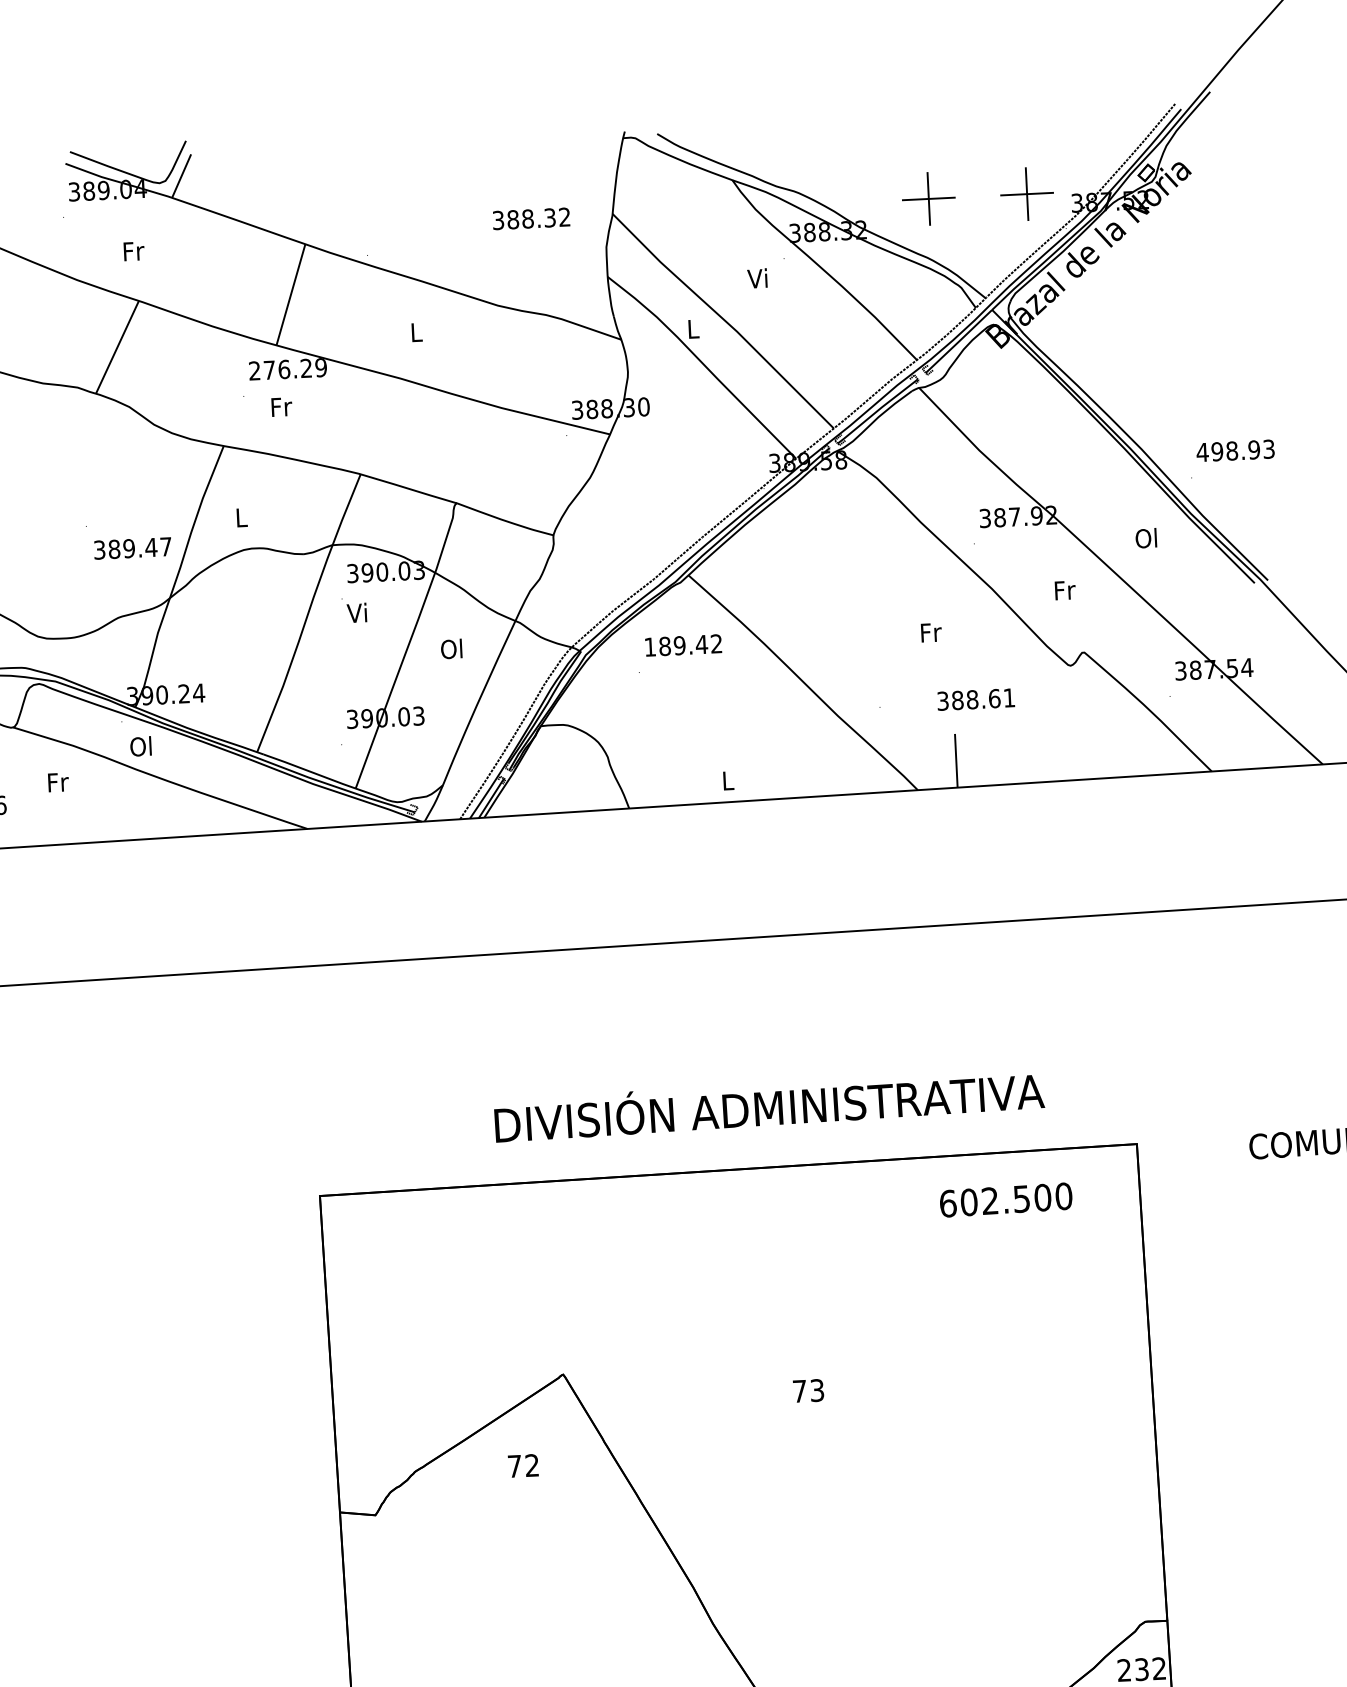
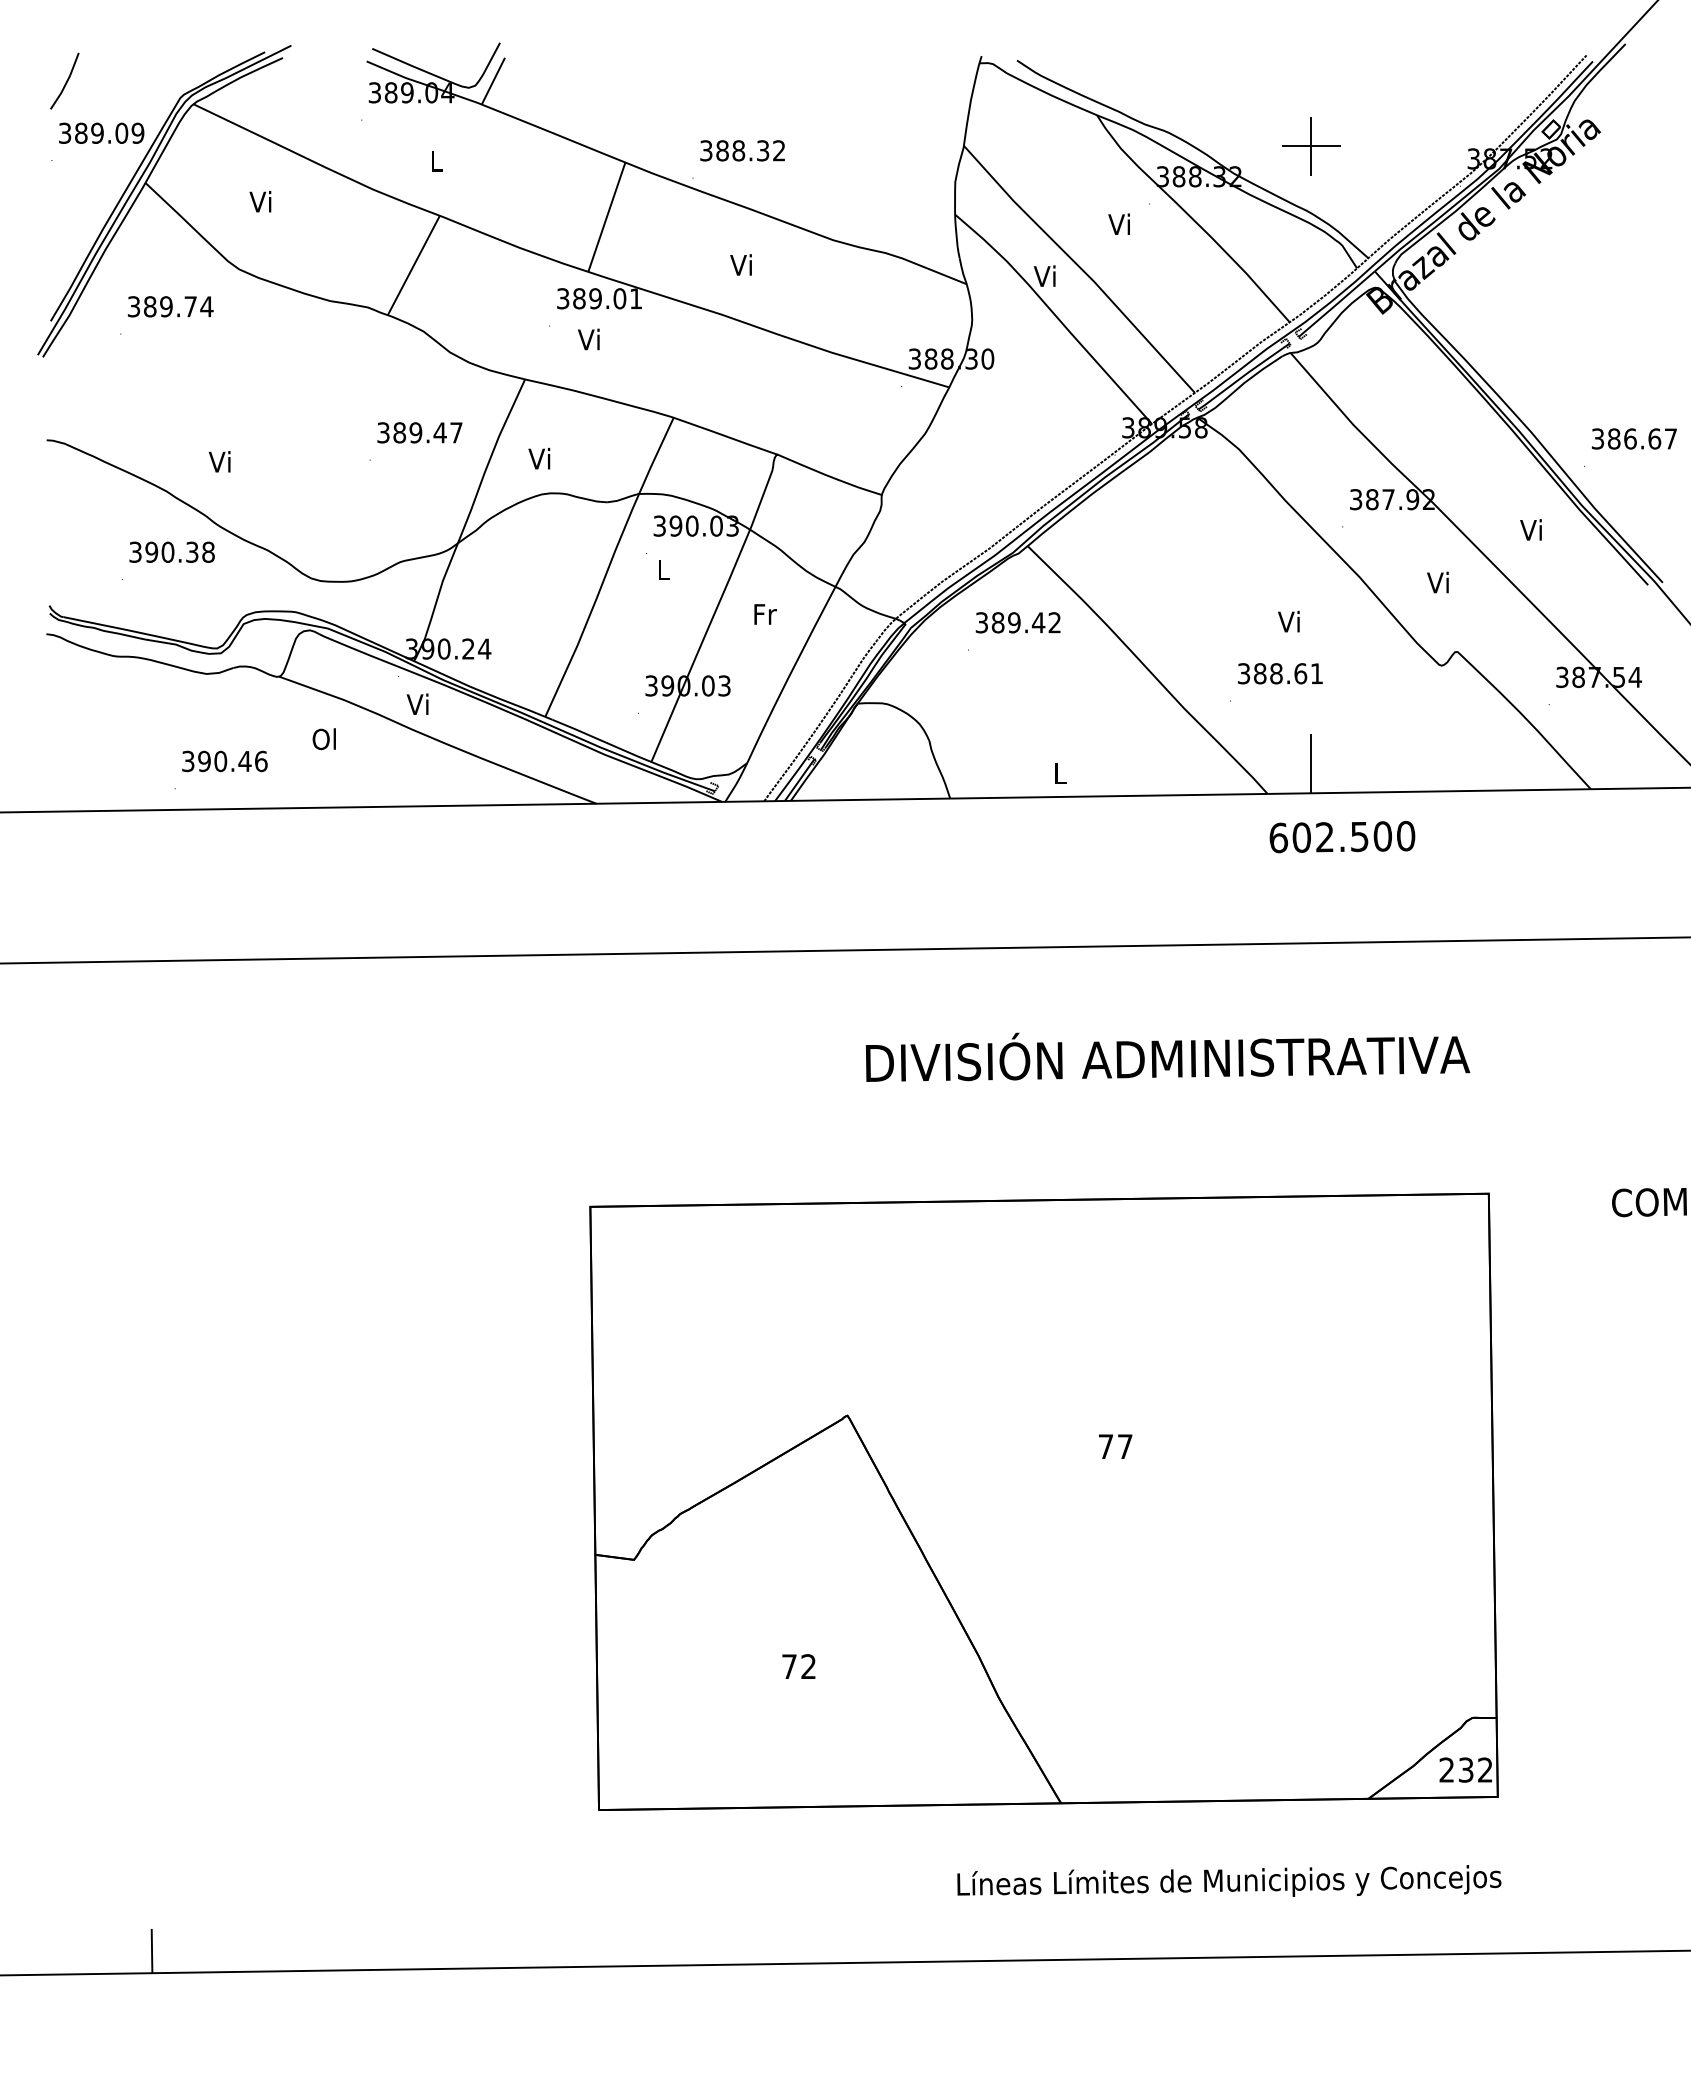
part: (1027, 194) -> (1419, 146), removed
text: (531, 218) -> (742, 150), moved
text: (134, 251) -> (437, 161), Fr -> L
text: (691, 328) -> (1044, 275), L -> Vi
text: (414, 331) -> (740, 264), L -> Vi
text: (287, 369) -> (599, 298), 276.29 -> 389.01
text: (281, 406) -> (590, 339), Fr -> Vi
text: (1234, 450) -> (1633, 438), 498.93 -> 386.67
text: (240, 517) -> (539, 458), L -> Vi
text: (1146, 537) -> (1531, 529), Ol -> Vi
text: (132, 548) -> (419, 432), moved
text: (1064, 590) -> (1439, 582), Fr -> Vi
text: (356, 612) -> (661, 569), Vi -> L
text: (930, 632) -> (1290, 621), Fr -> Vi
text: (649, 646) -> (981, 622), 189.42 -> 389.42
text: (452, 649) -> (764, 614), Ol -> Fr
text: (976, 699) -> (1280, 673), moved
text: (140, 746) -> (417, 704), Ol -> Vi
text: (57, 782) -> (324, 739), Fr -> Ol
text: (769, 1106) -> (1168, 1056), moved
text: (1006, 1200) -> (1342, 837), moved
text: (817, 1390) -> (1125, 1446), 73 -> 77
text: (523, 1465) -> (798, 1666), moved

